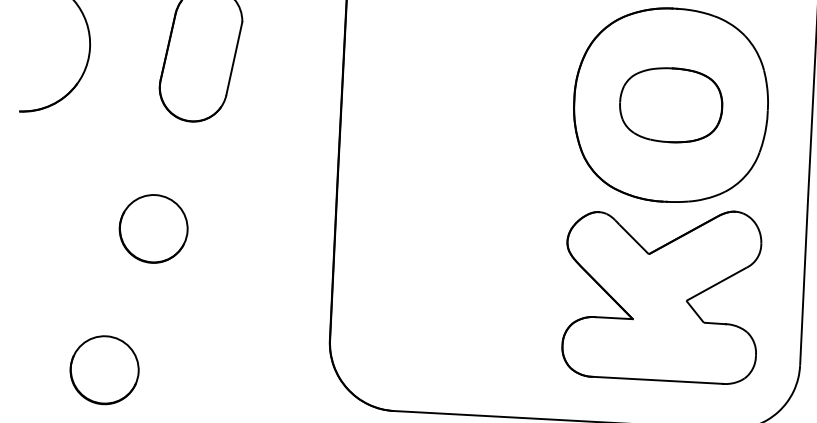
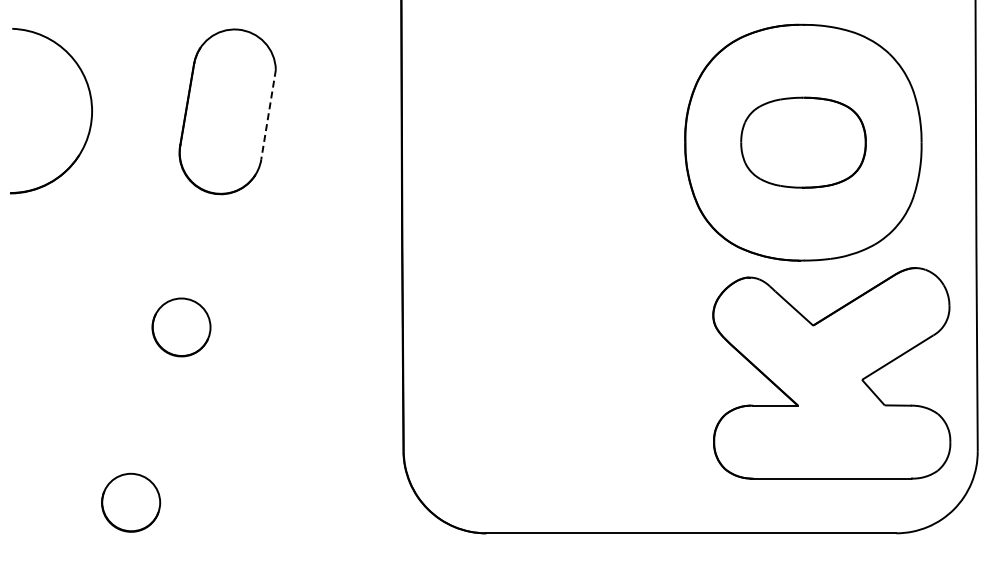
line: (234, 59) -> (268, 115), solid -> dashed
part: (153, 228) -> (181, 327), size x0.7
part: (661, 294) -> (831, 373), moved
part: (104, 370) -> (130, 502), size x0.7

